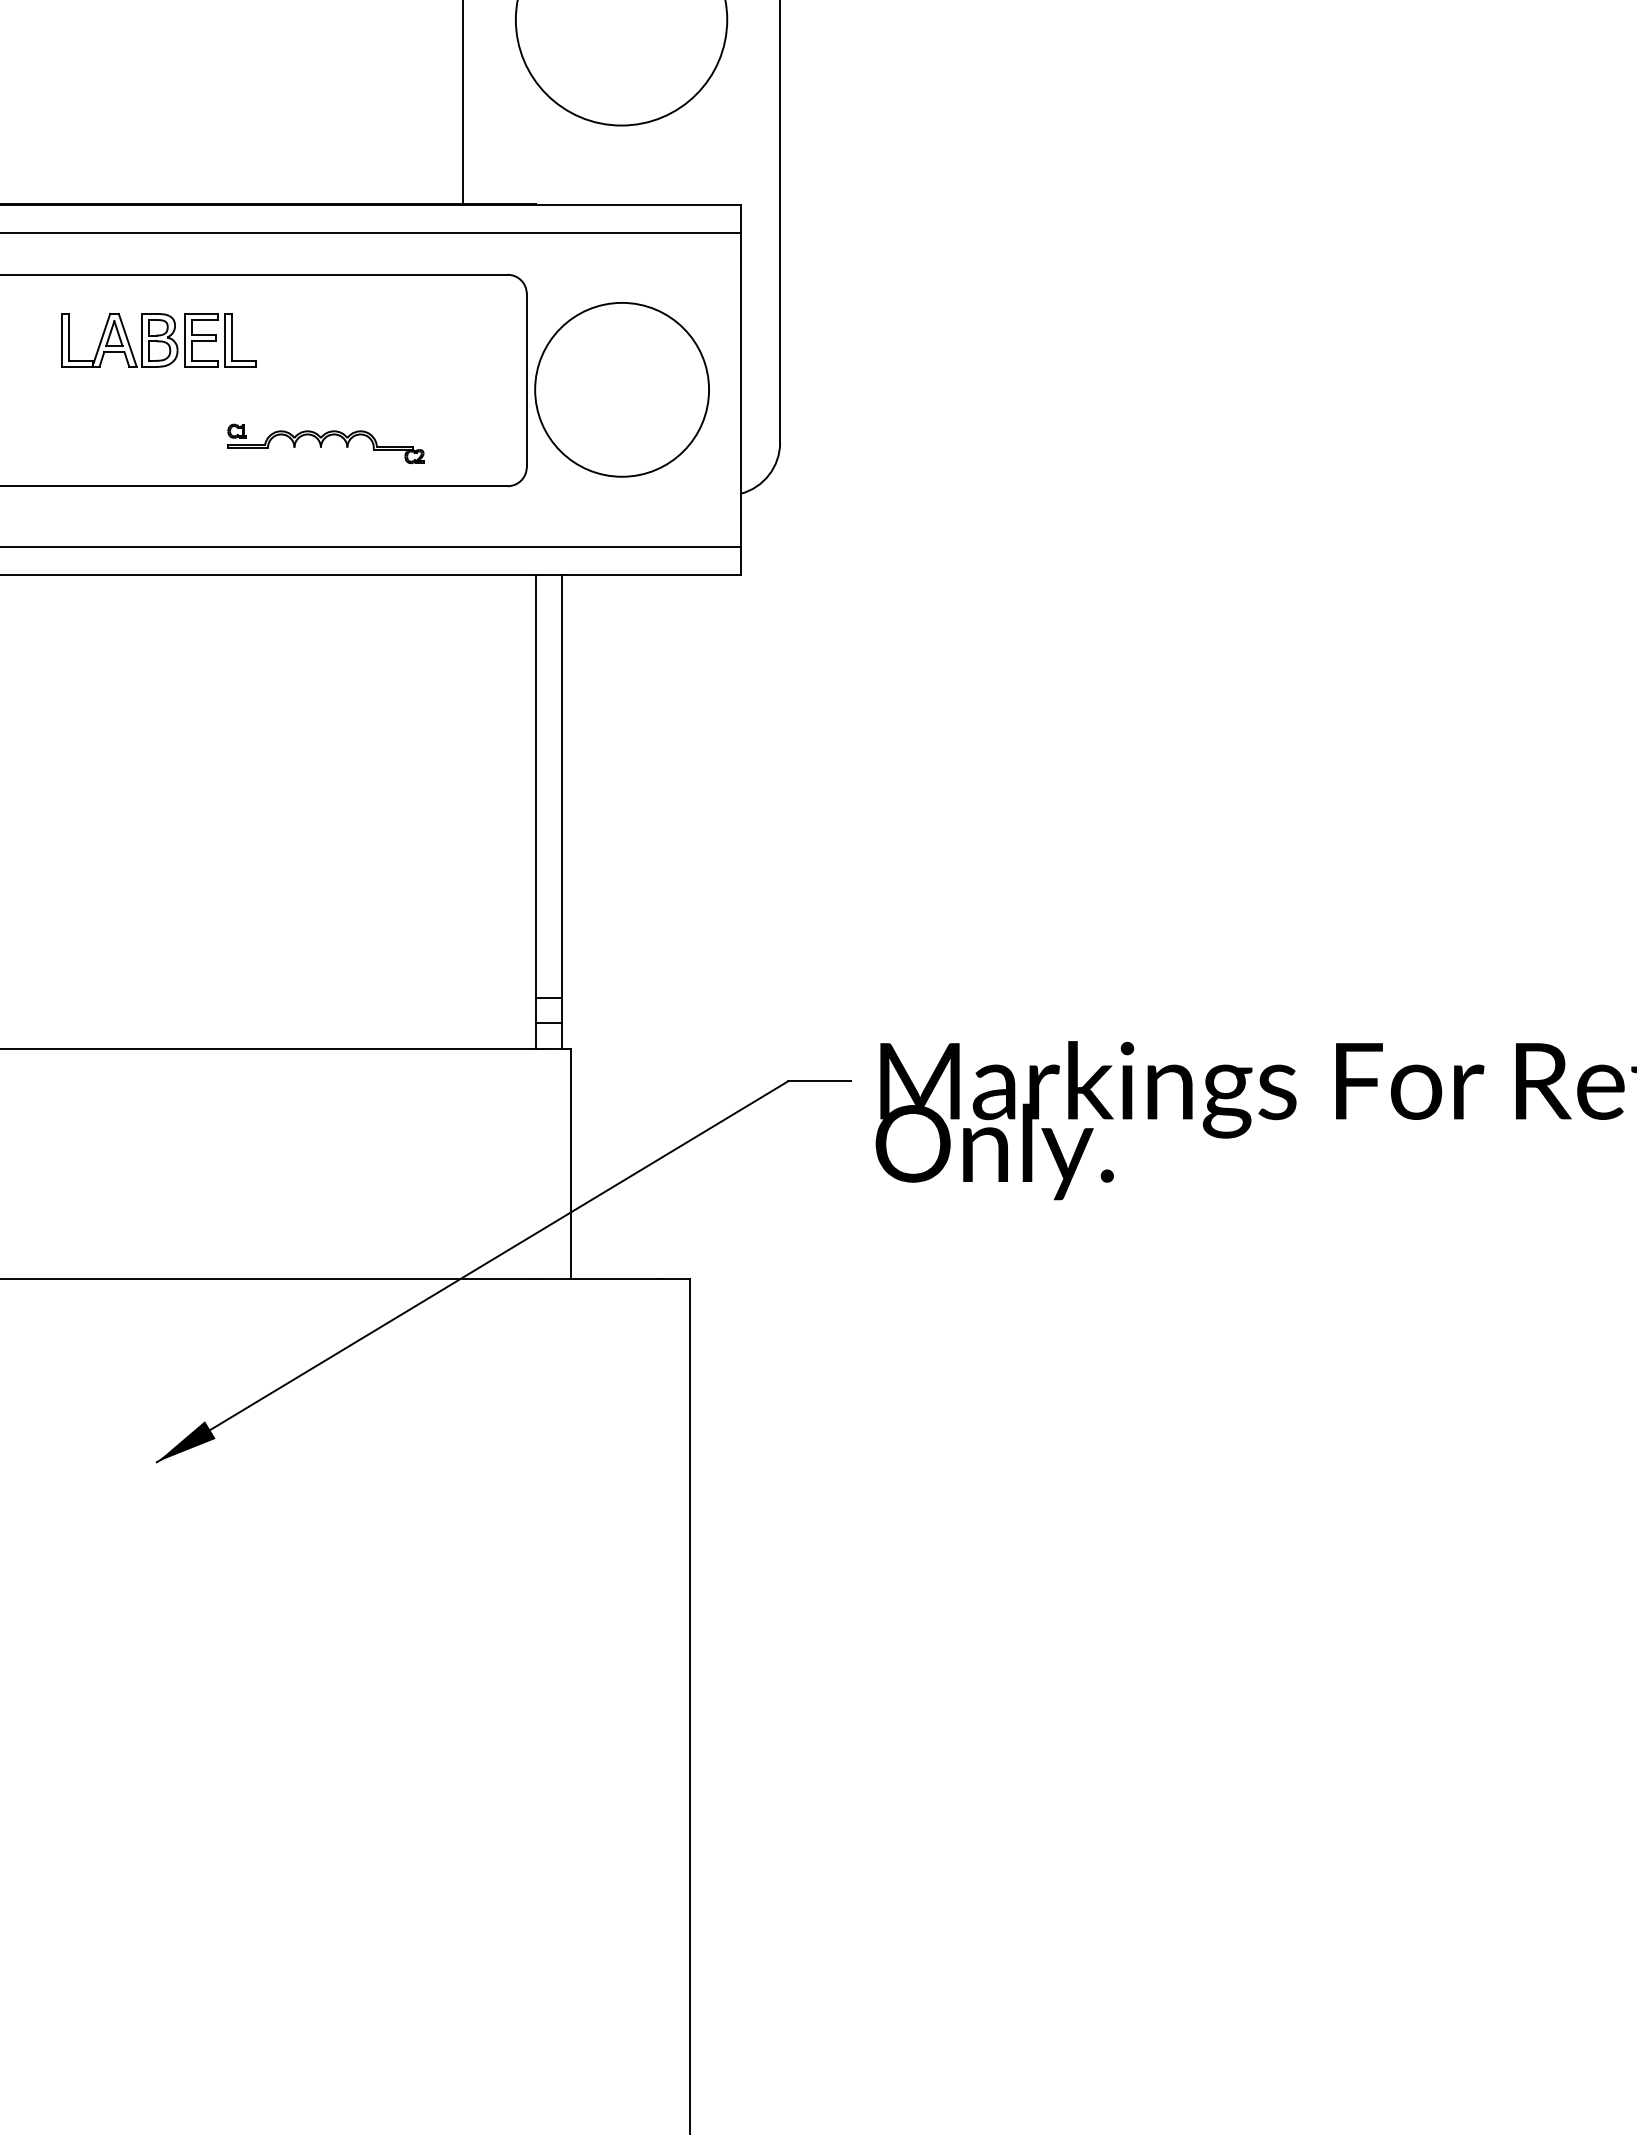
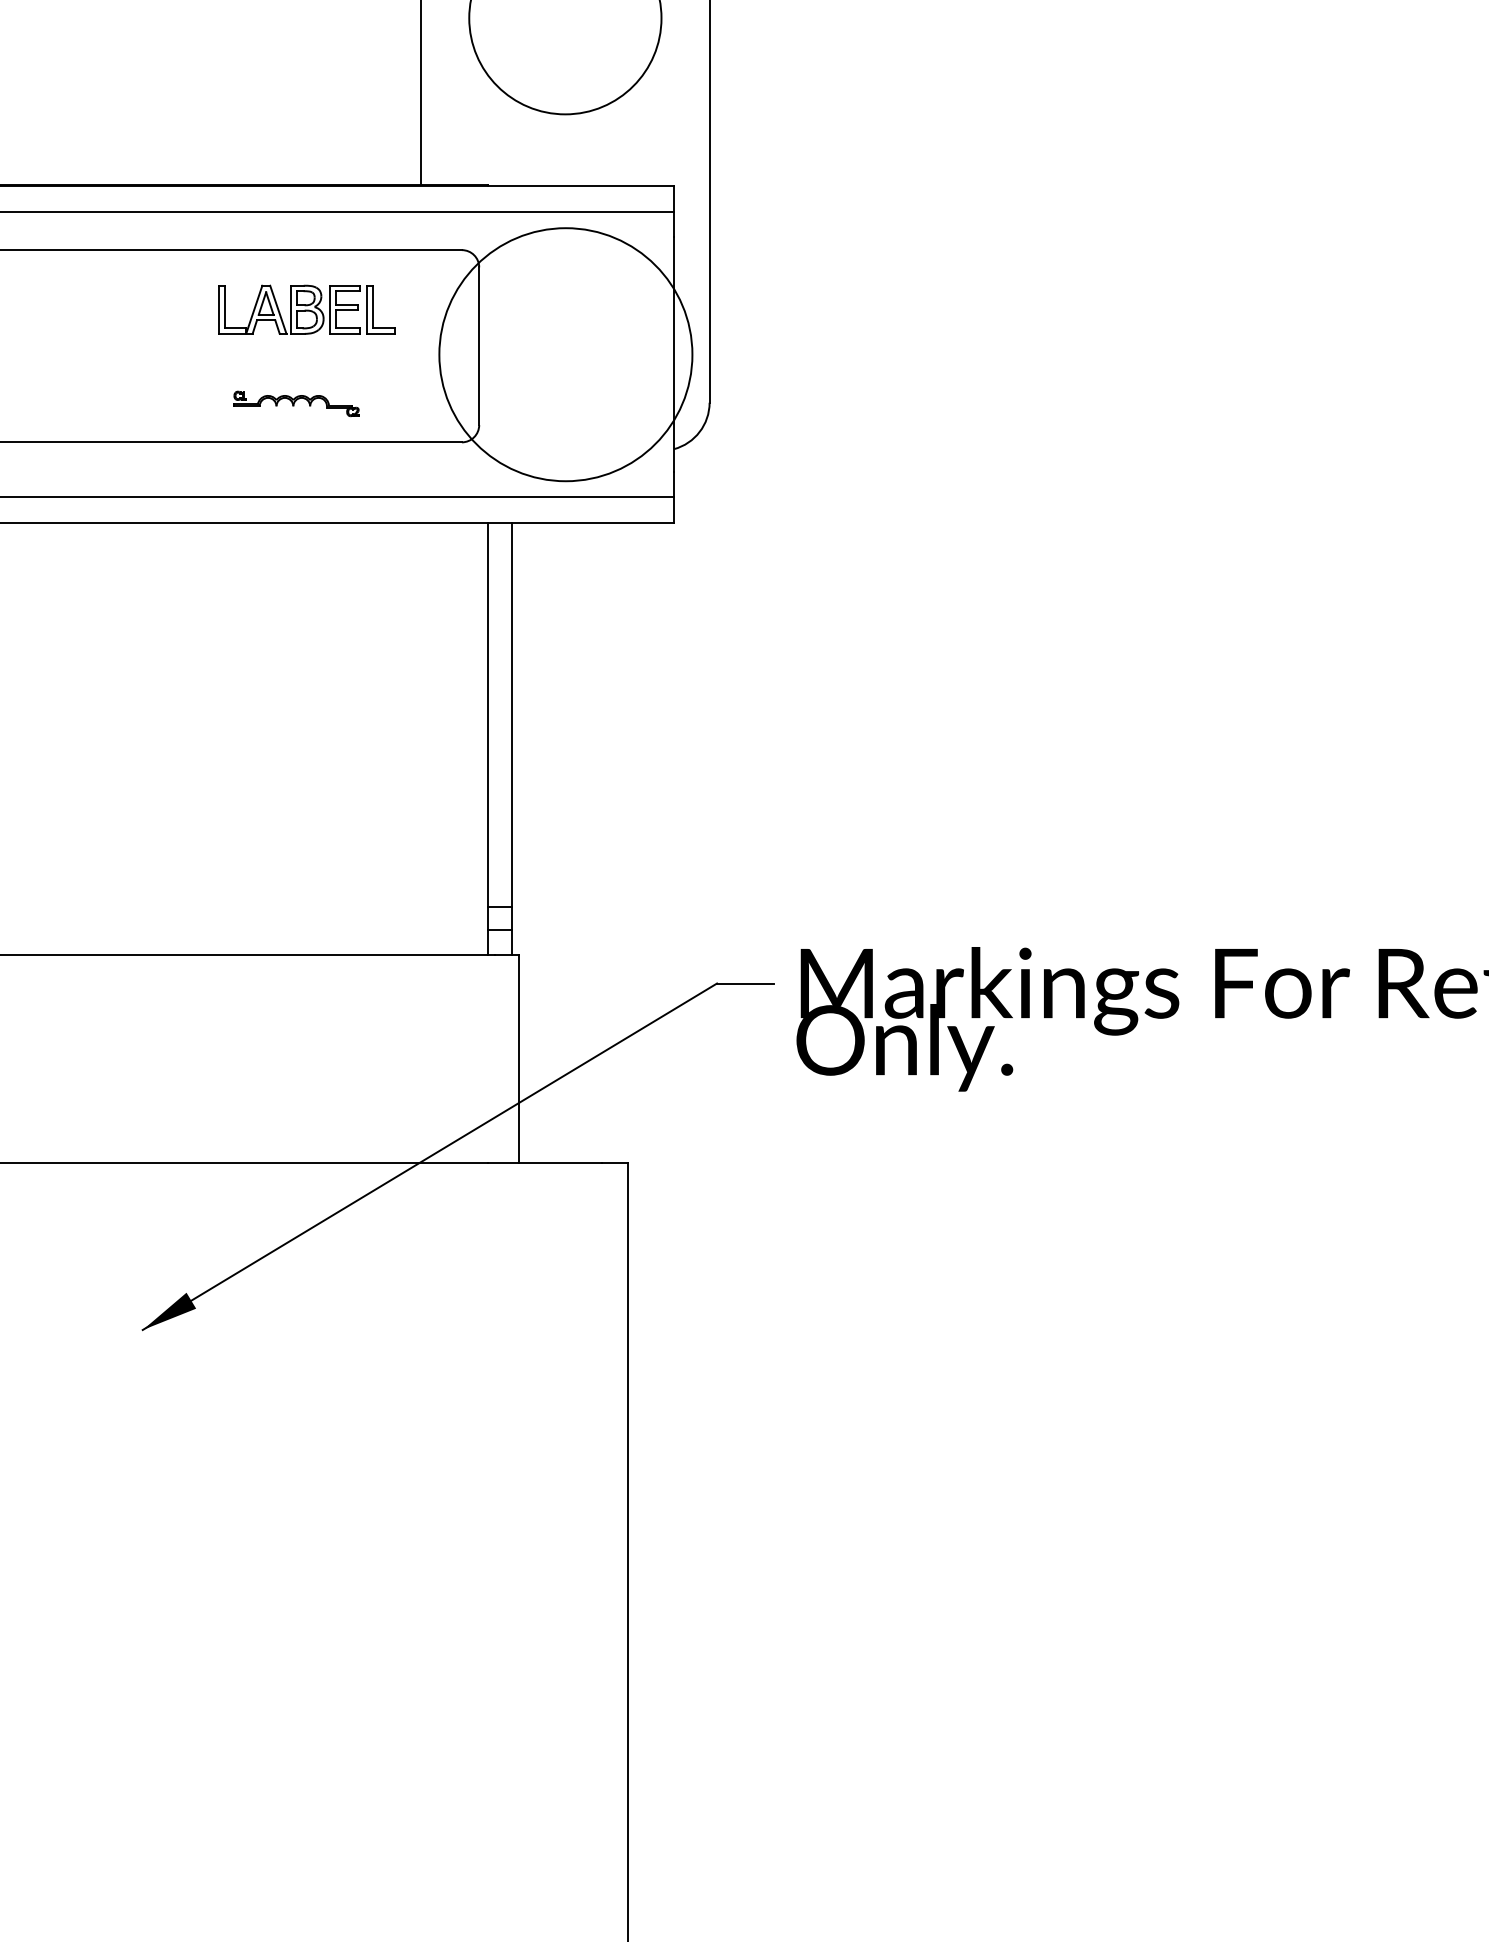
part: (158, 340) -> (306, 309), moved
circle: (621, 389) -> (565, 354), size x1.6
part: (325, 443) -> (296, 403), size x0.7

